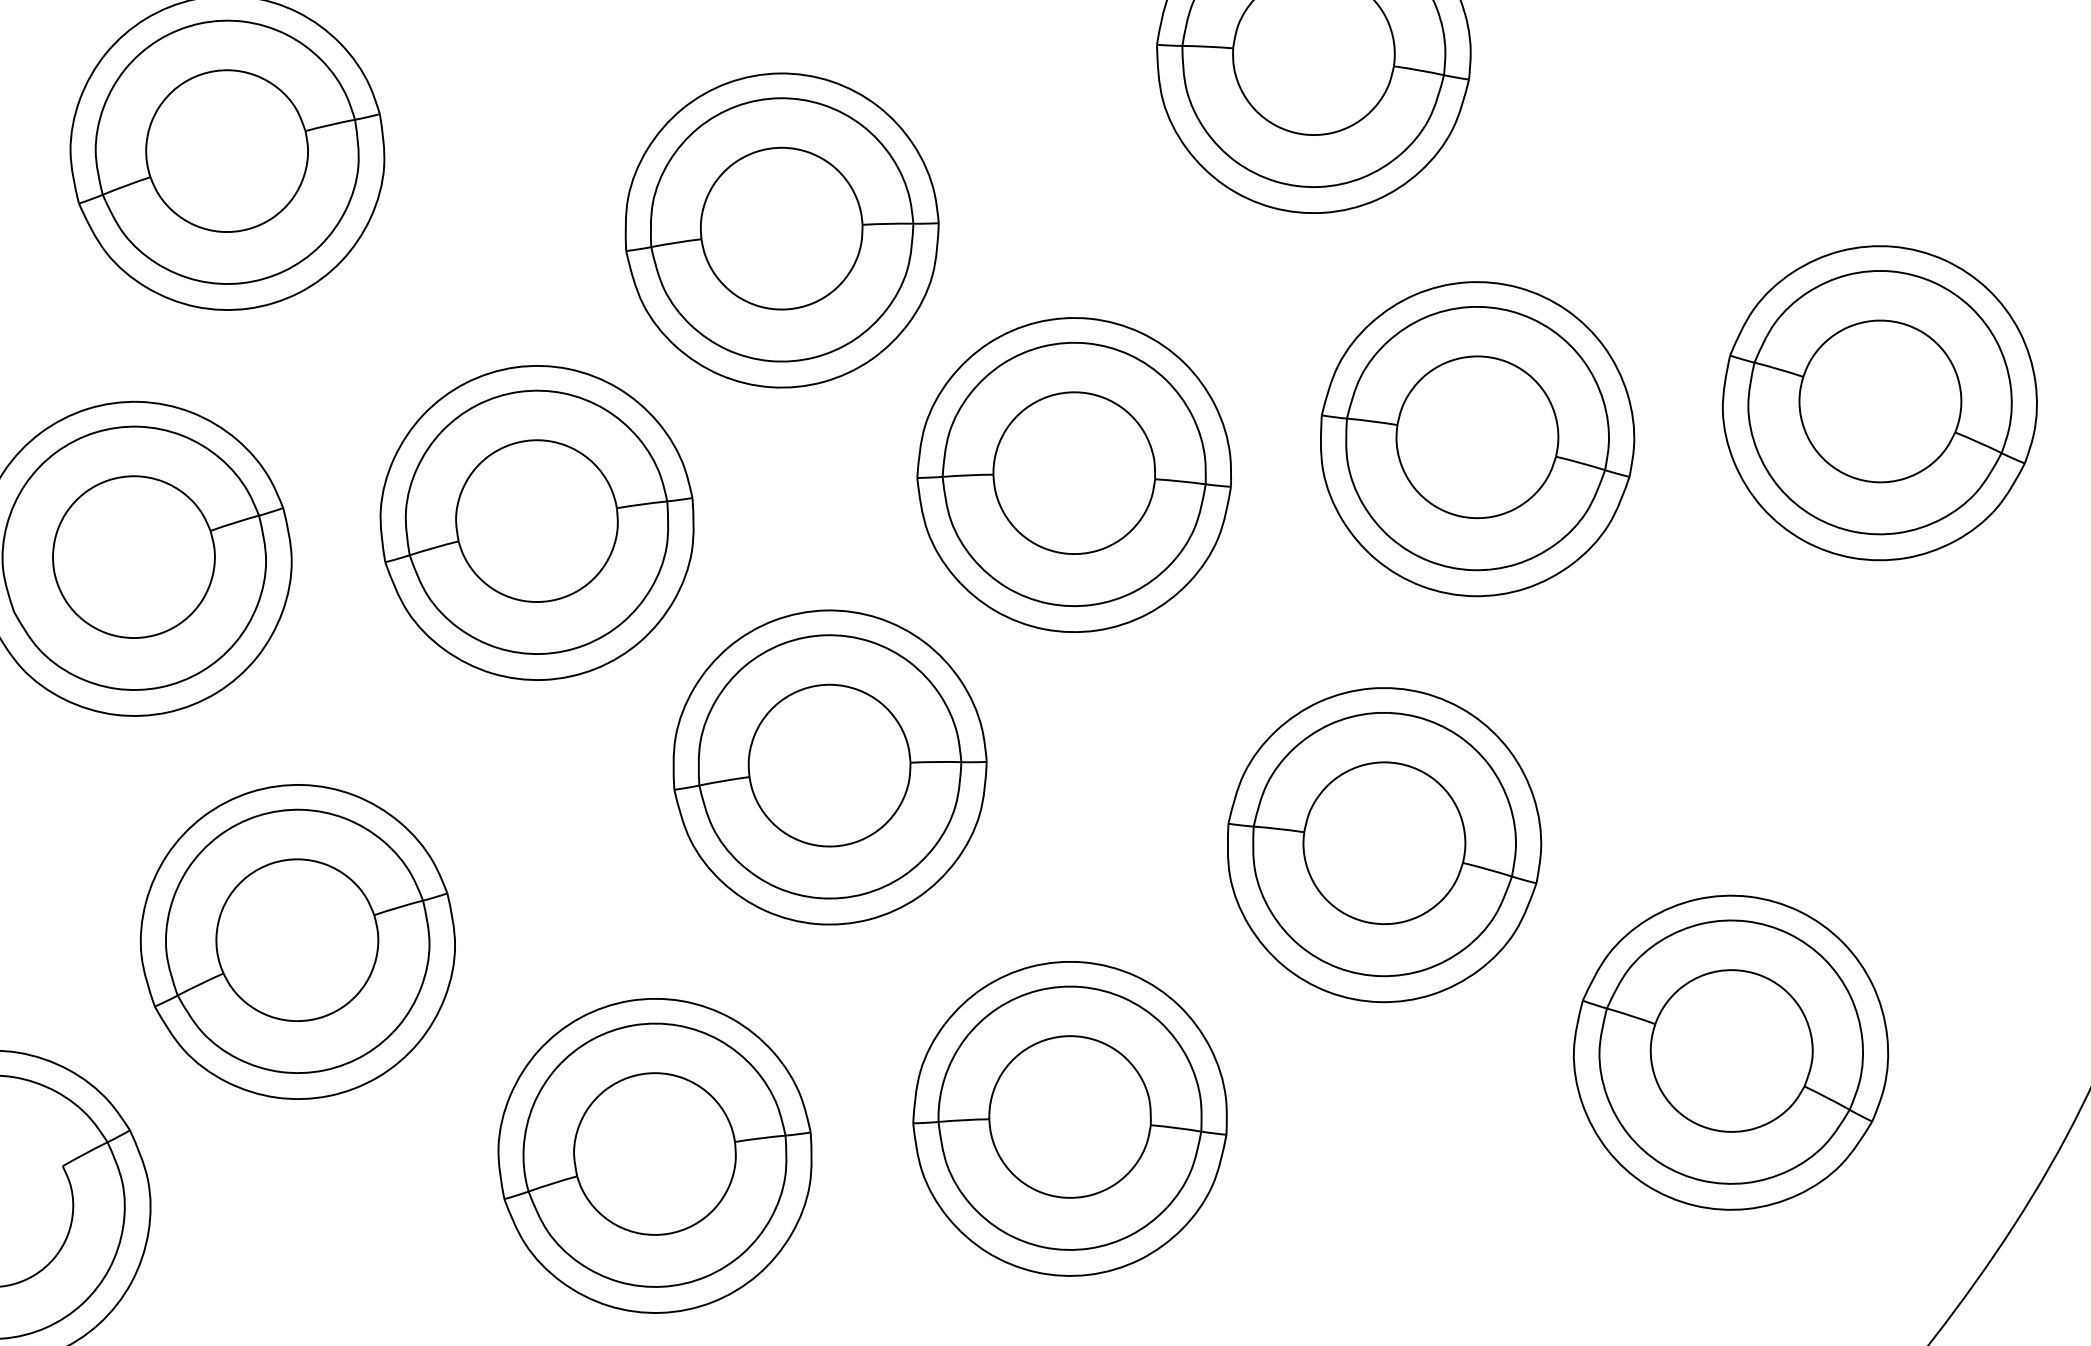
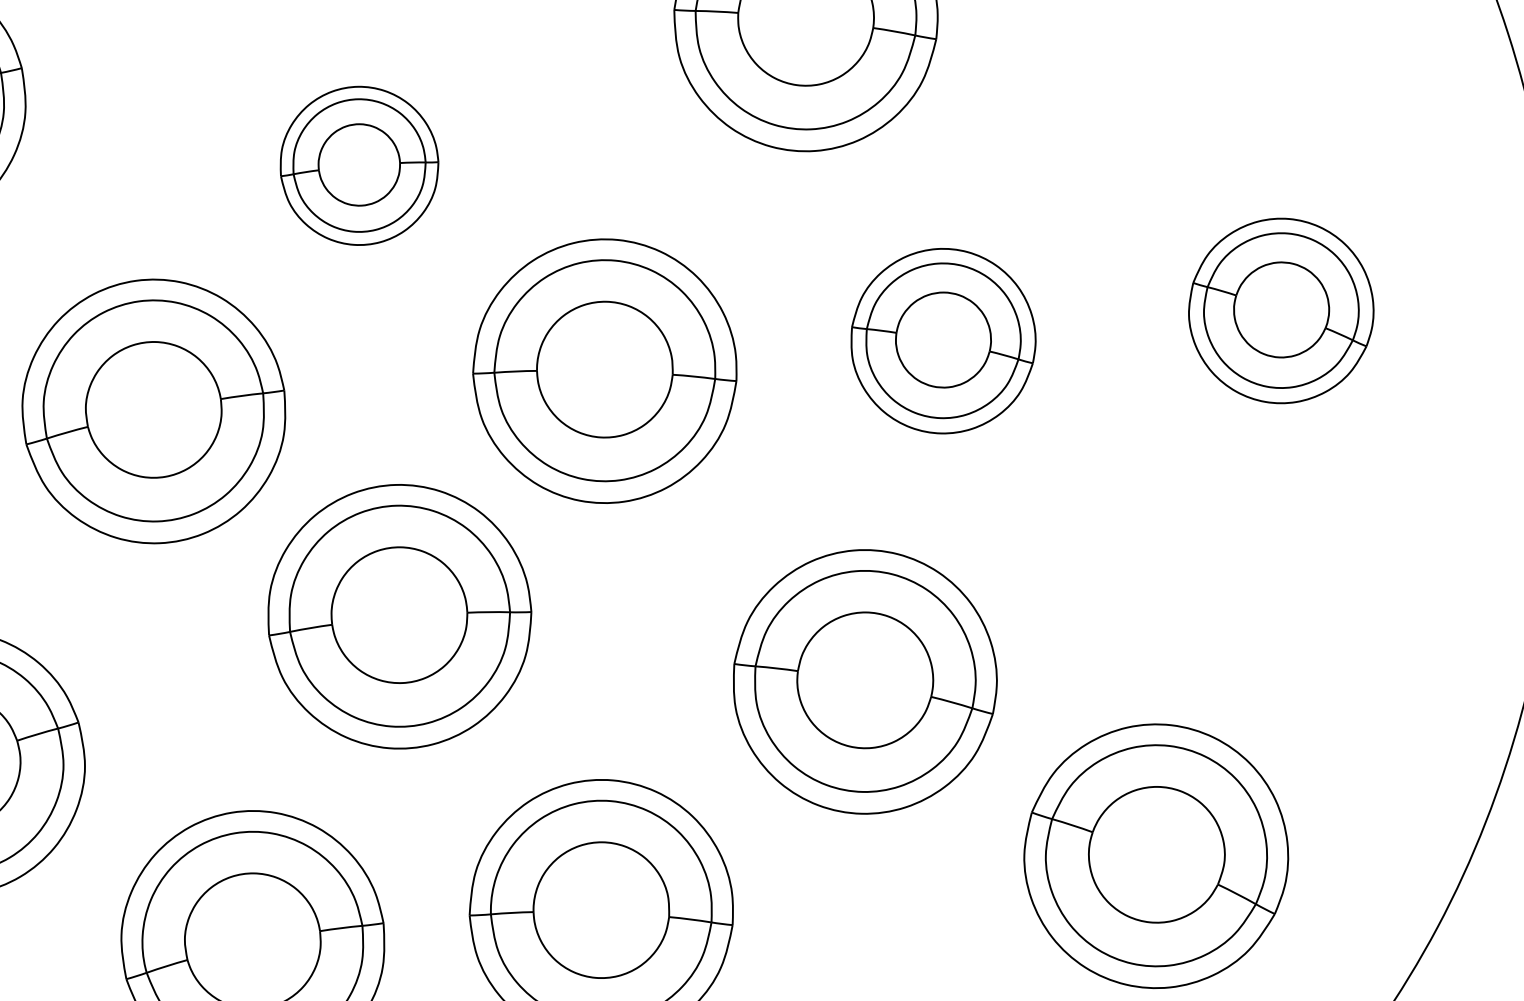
part: (781, 230) -> (359, 165), size x0.6
part: (1879, 403) -> (1280, 311), size x0.7
part: (1477, 439) -> (943, 341), size x0.7

